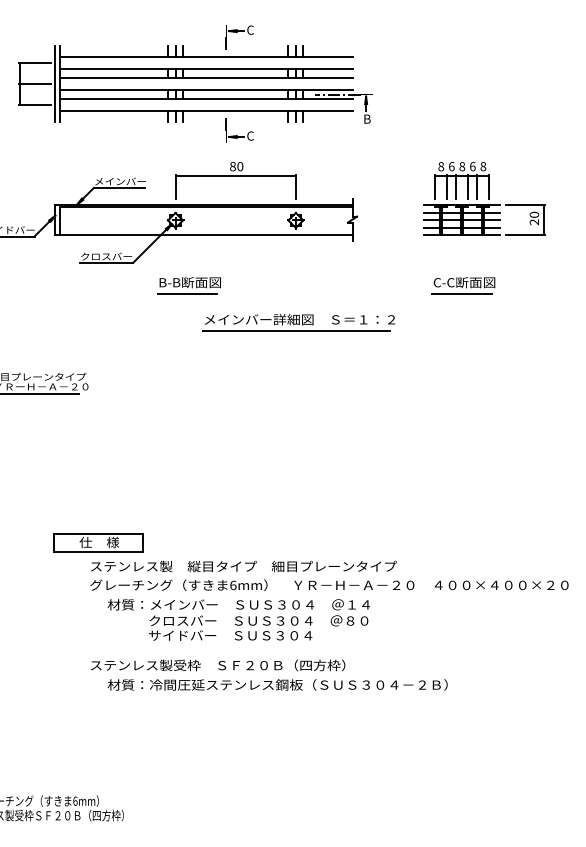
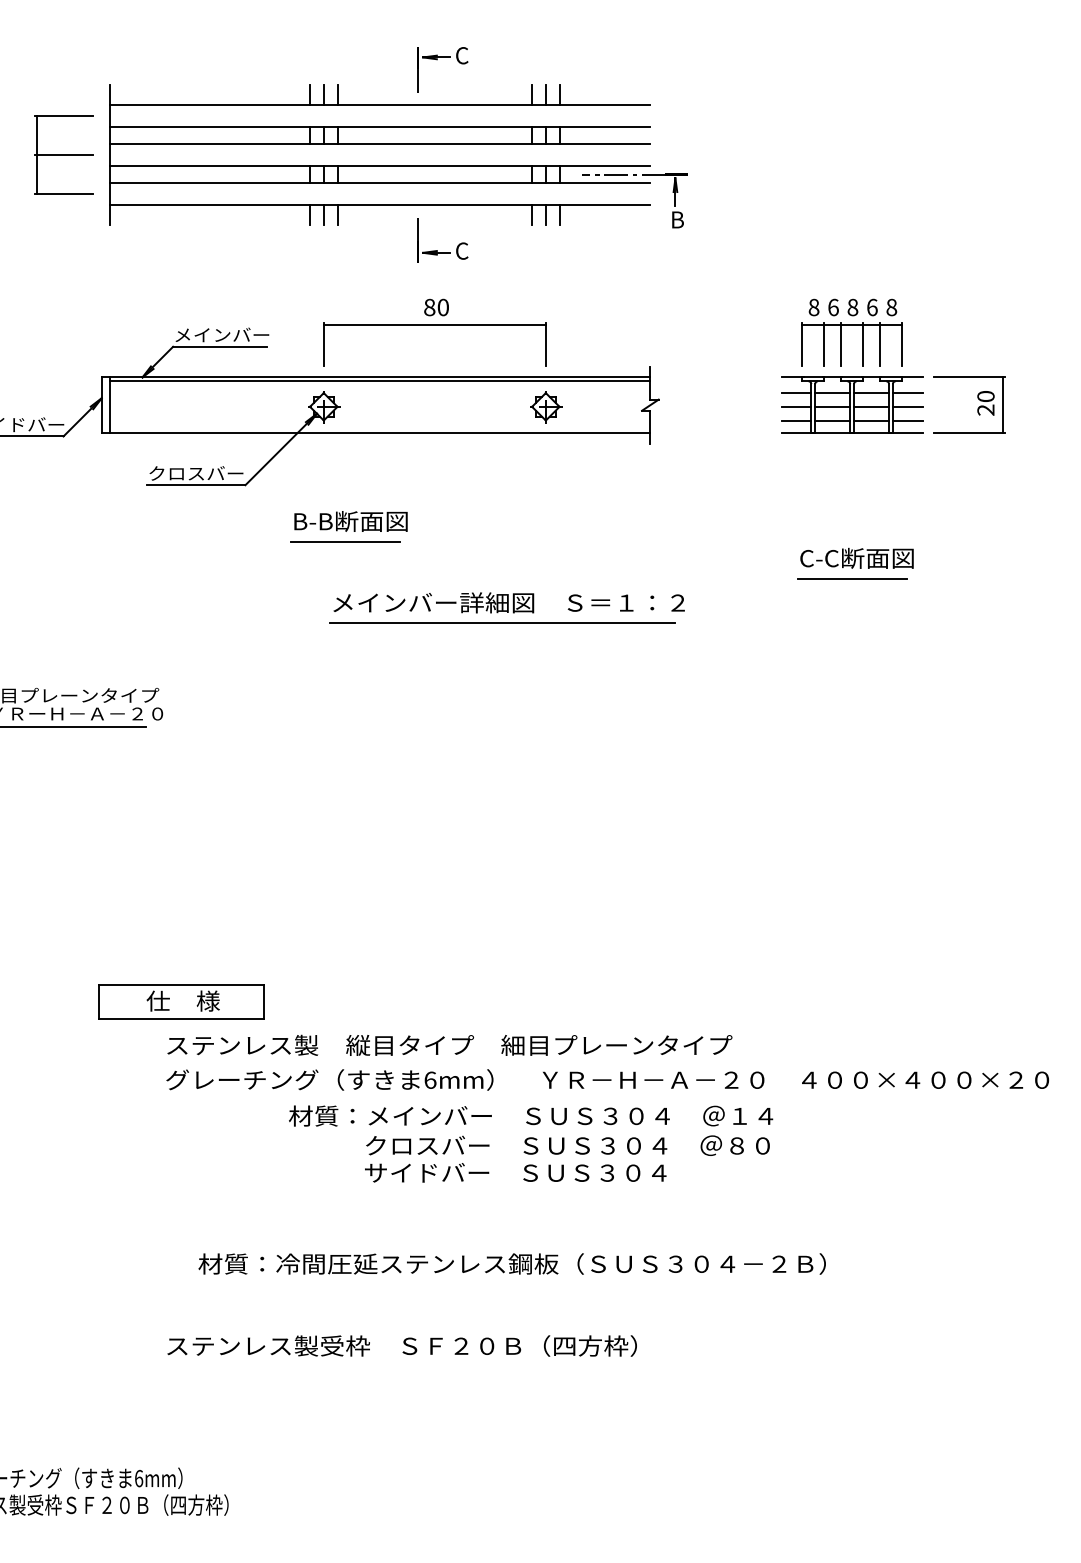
line: (55, 83) -> (102, 154), removed
part: (463, 285) -> (855, 563), moved
part: (298, 322) -> (506, 608), moved
text: (238, 619) -> (530, 1143), moved
text: (218, 665) -> (403, 1346), moved

